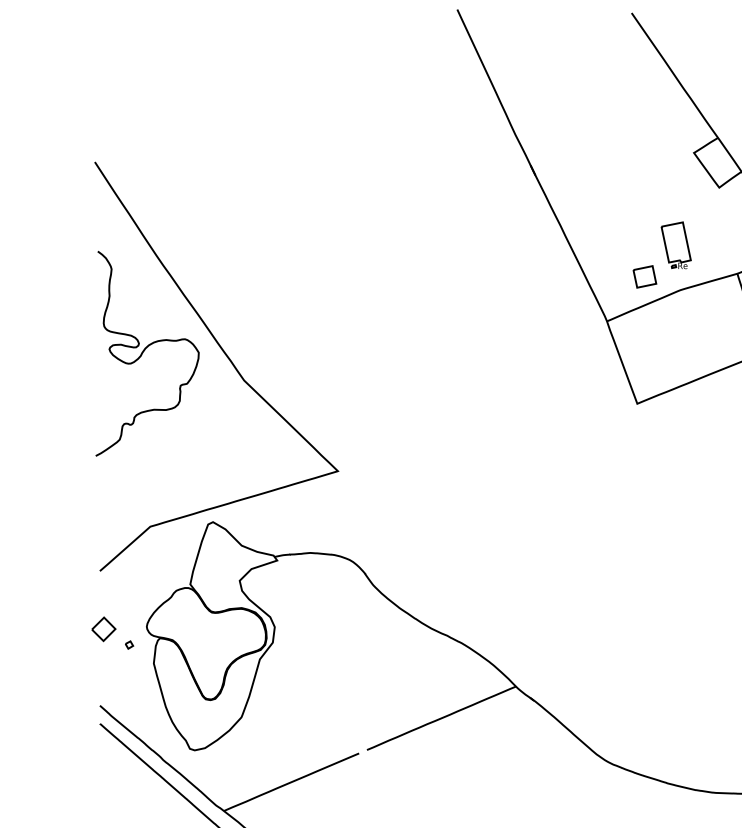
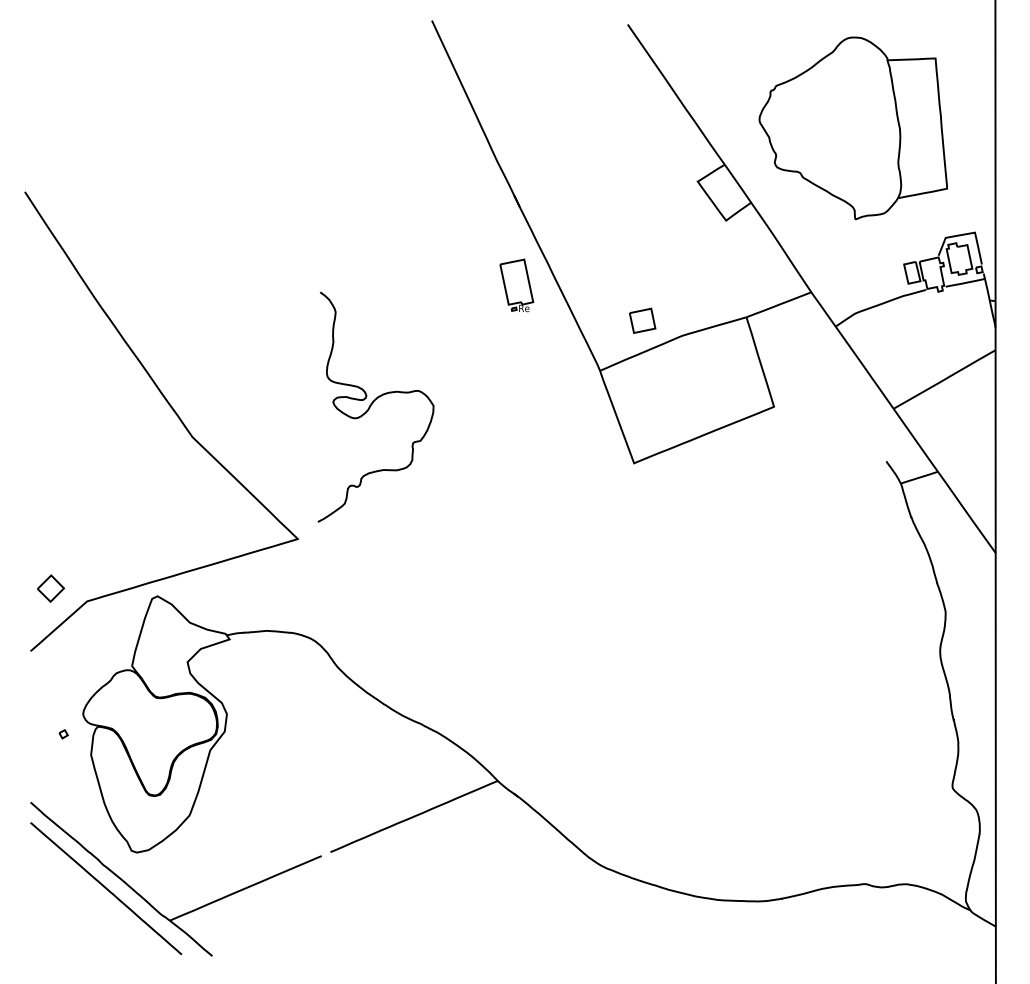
part: (675, 245) -> (516, 285), moved
curve: (145, 350) -> (373, 403), moved
part: (104, 629) -> (51, 588), moved

